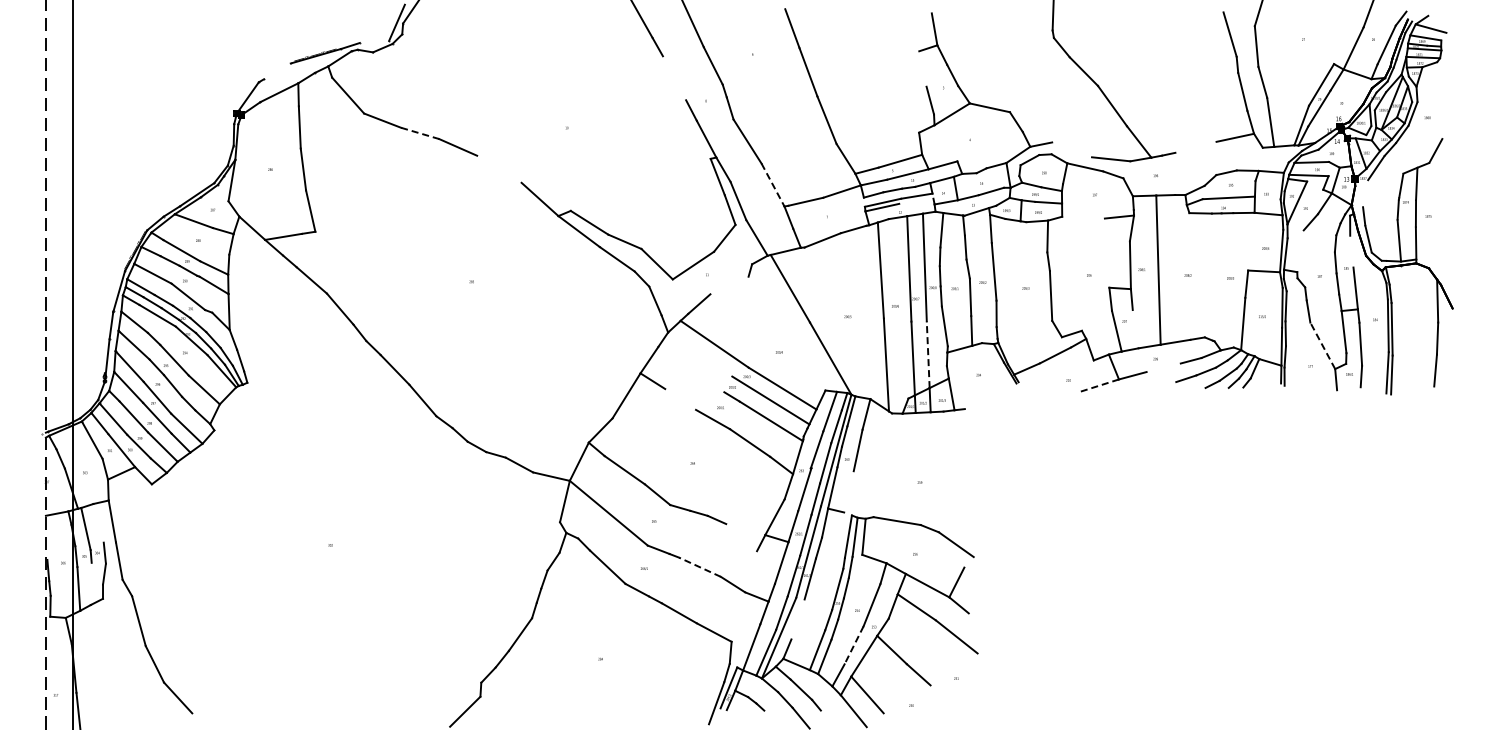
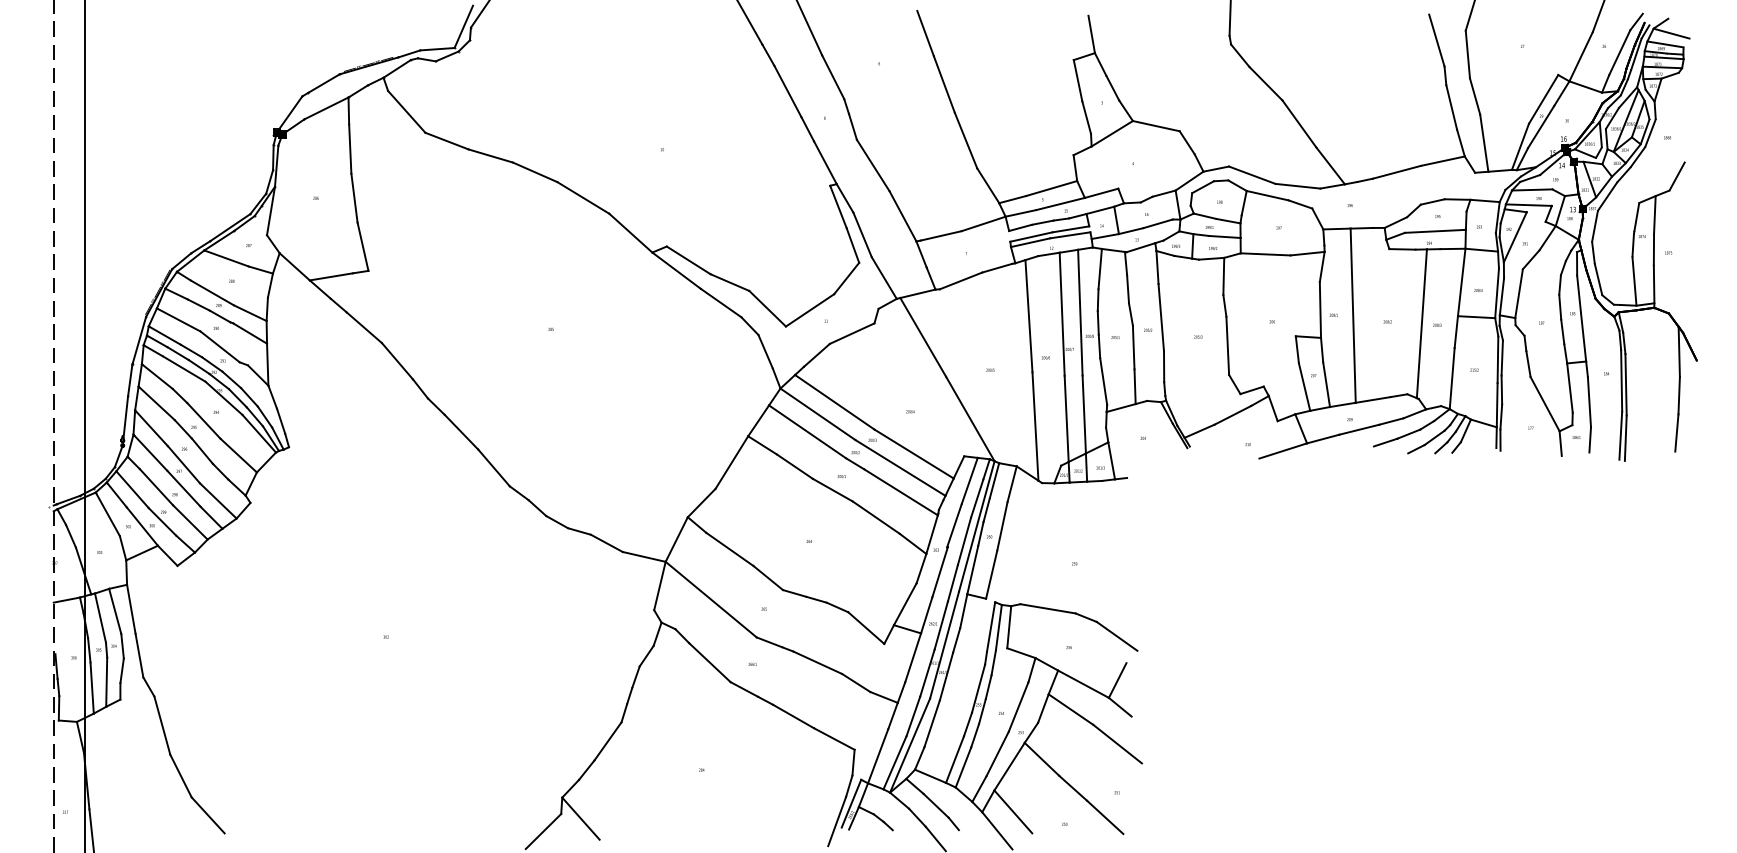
line: (374, 41) -> (437, 48), added
line: (922, 68) -> (1077, 80), added
line: (277, 71) -> (324, 83), added
line: (674, 78) -> (787, 91), added
line: (420, 133) -> (491, 156), dashed -> solid
line: (1195, 146) -> (1396, 171), added
line: (1072, 149) -> (1252, 174), added
line: (499, 168) -> (583, 196), added
line: (773, 185) -> (903, 216), dashed -> solid
line: (1365, 193) -> (1594, 226), added
line: (916, 200) -> (1070, 234), added
line: (1083, 217) -> (1265, 254), added
line: (1251, 241) -> (1461, 282), added
line: (1300, 251) -> (1519, 293), added
line: (1351, 251) -> (1578, 293), added
line: (1216, 276) -> (1420, 323), added
line: (729, 285) -> (852, 333), added
line: (1135, 329) -> (1326, 385), added
line: (1322, 345) -> (1544, 403), dashed -> solid
line: (700, 354) -> (818, 414), added
line: (928, 354) -> (1084, 414), dashed -> solid
line: (1163, 367) -> (1359, 429), added
line: (691, 369) -> (807, 431), added
line: (1098, 386) -> (1283, 451), dashed -> solid
line: (680, 399) -> (794, 466), added
line: (848, 491) -> (991, 574), added
line: (98, 523) -> (115, 611), added
line: (741, 537) -> (866, 627), added
line: (700, 567) -> (818, 663), dashed -> solid
line: (90, 583) -> (105, 681), added
line: (797, 619) -> (931, 723), added
line: (853, 645) -> (996, 754), dashed -> solid
line: (945, 699) -> (1104, 817), added
line: (497, 700) -> (581, 818), added

